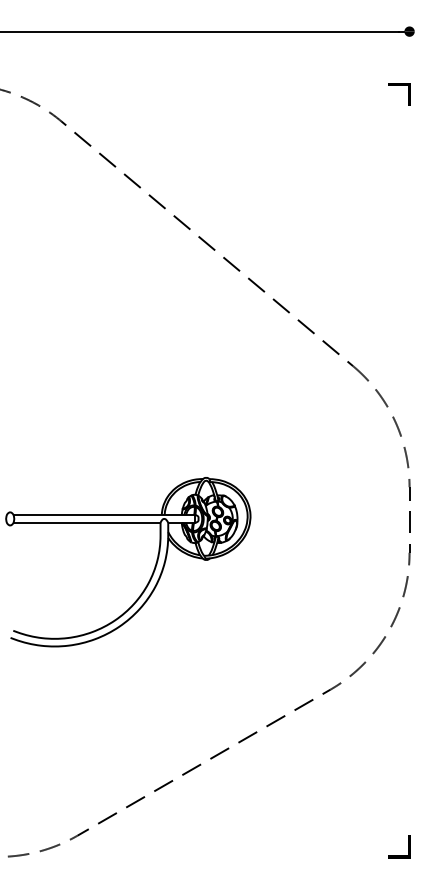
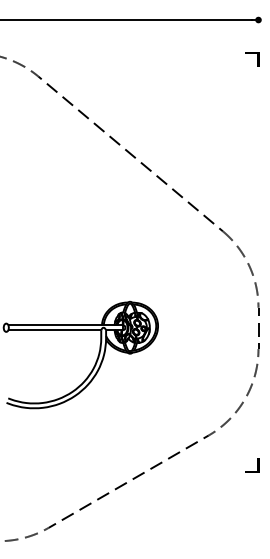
line: (407, 846) -> (257, 465), moved

